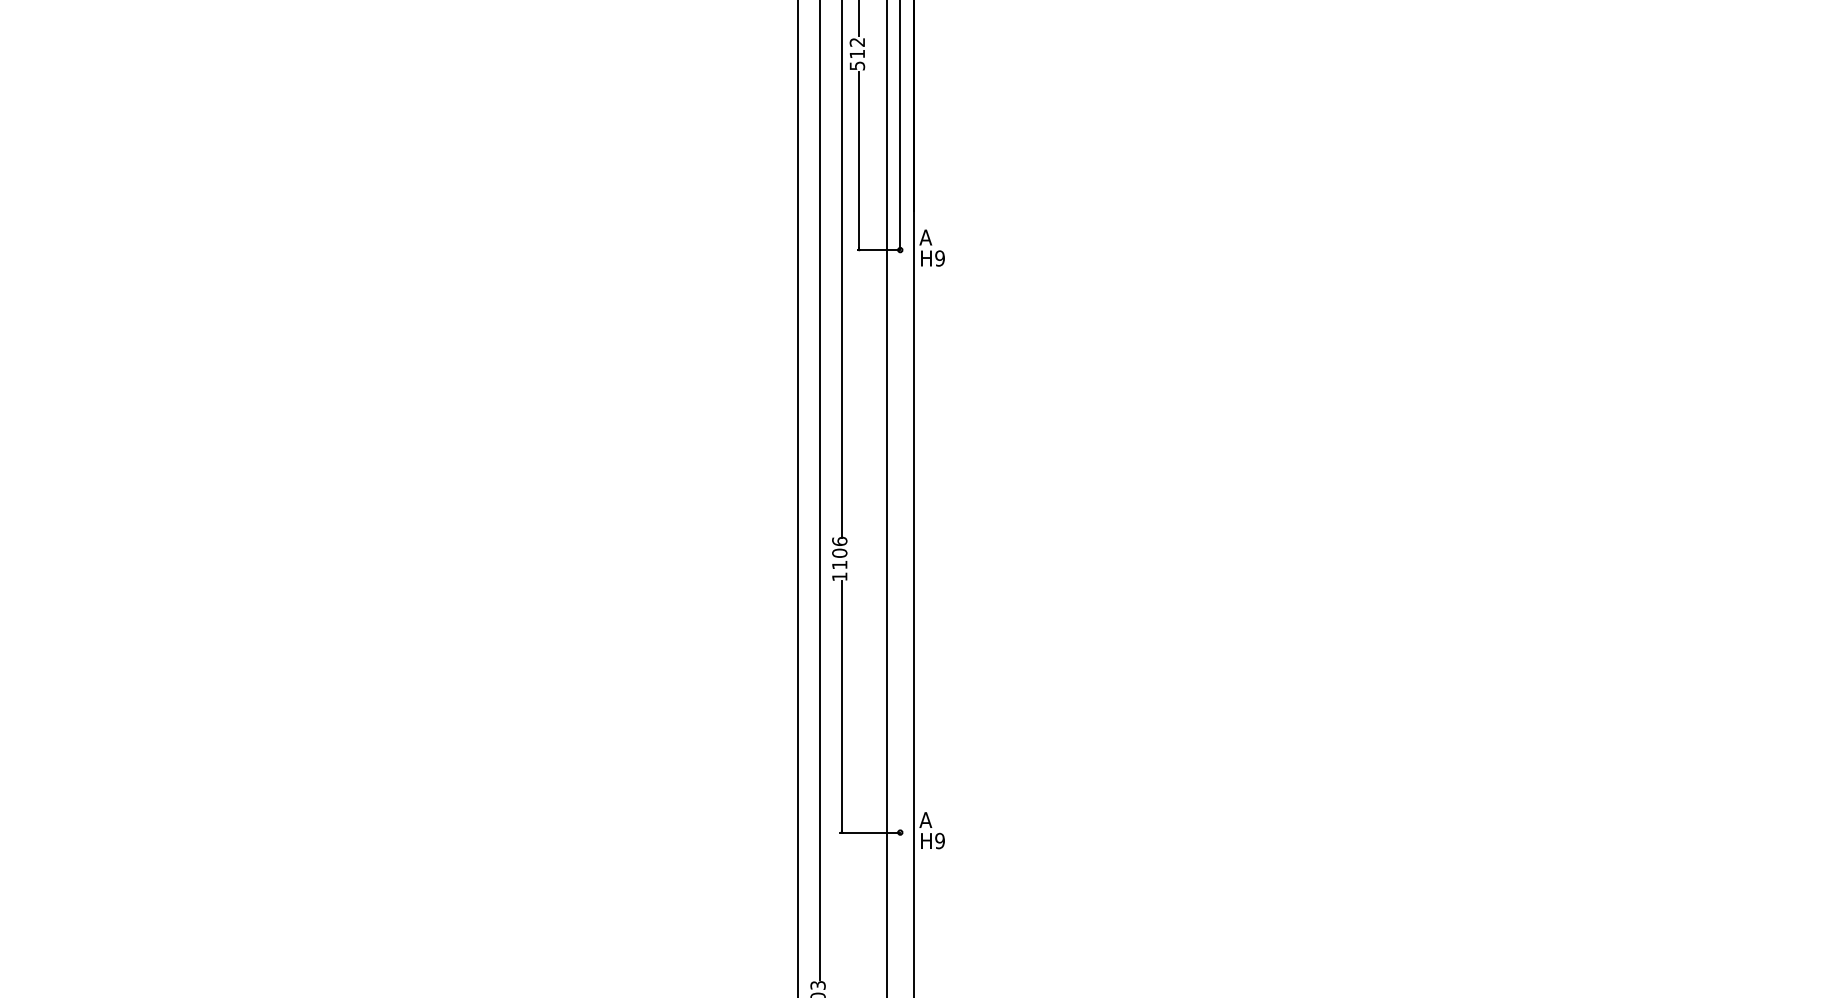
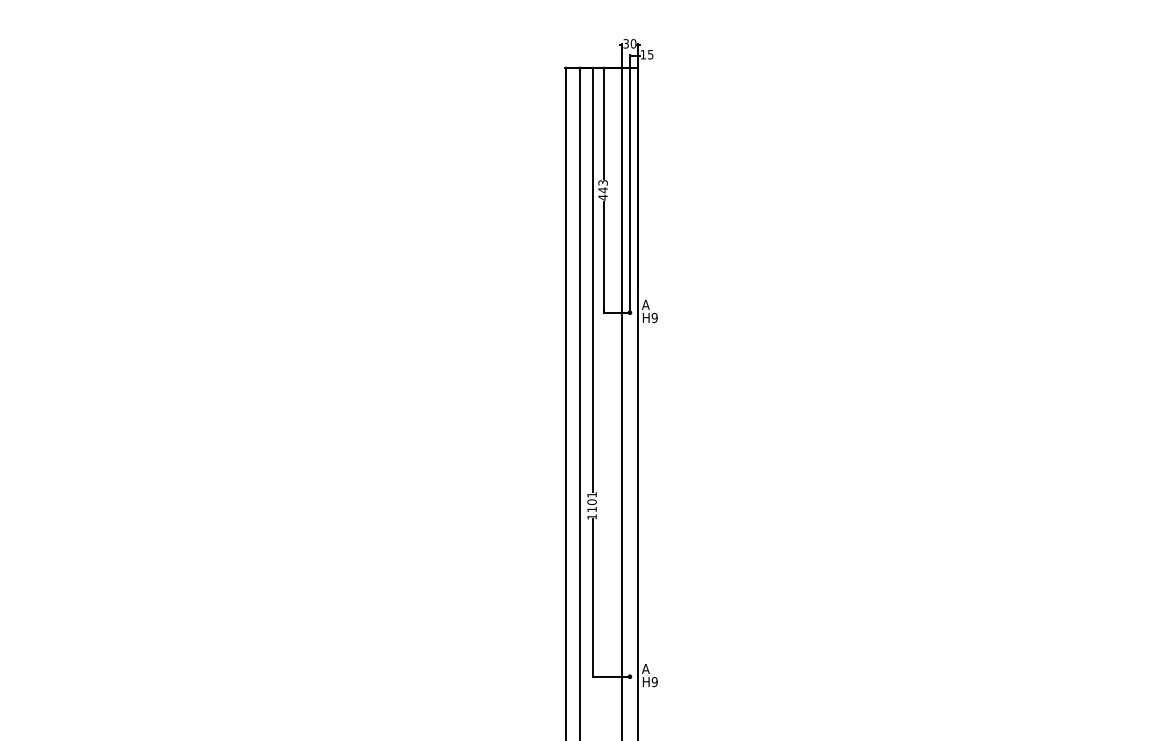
text: (856, 54) -> (602, 190), 512 -> 443
text: (838, 540) -> (591, 494), 1106 -> 1101

